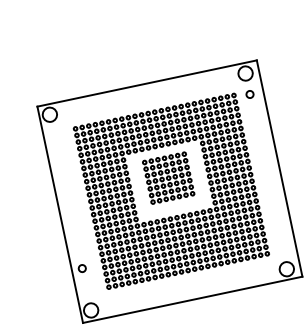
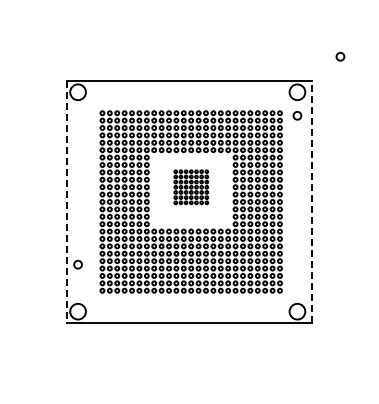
circle: (277, 33) -> (340, 56), added
line: (279, 168) -> (312, 201), solid -> dashed
part: (168, 178) -> (191, 187), size x0.7
line: (60, 215) -> (66, 202), solid -> dashed

